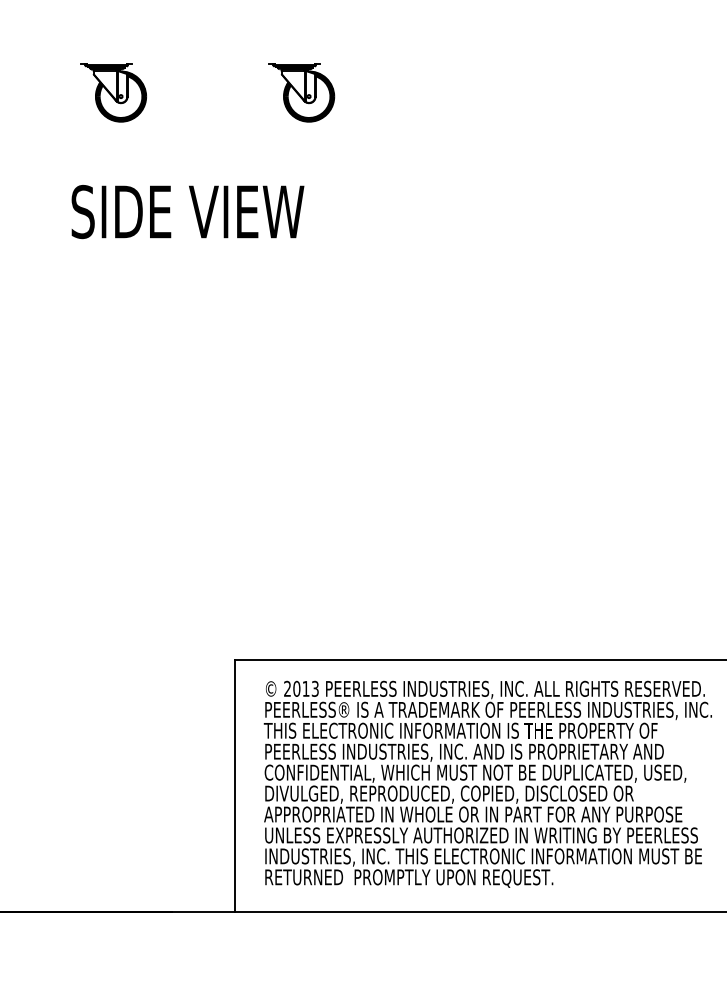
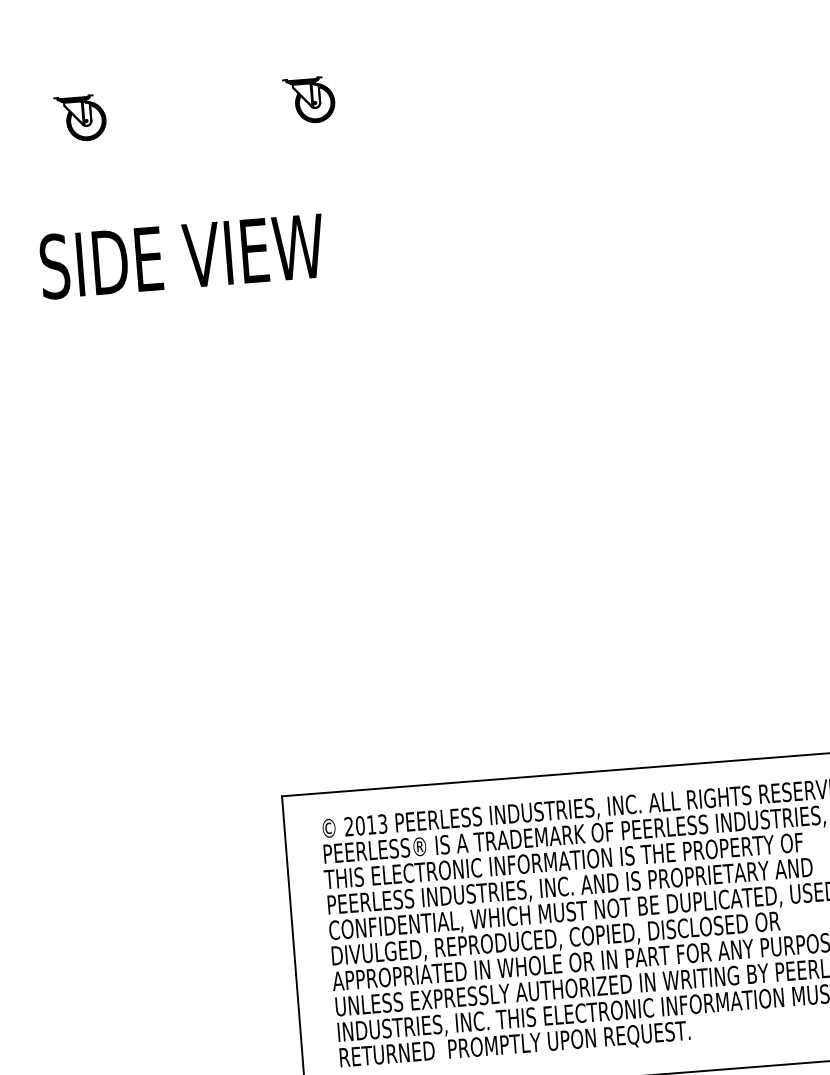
part: (113, 92) -> (80, 118), size x0.62
part: (301, 92) -> (308, 100), size x0.62

